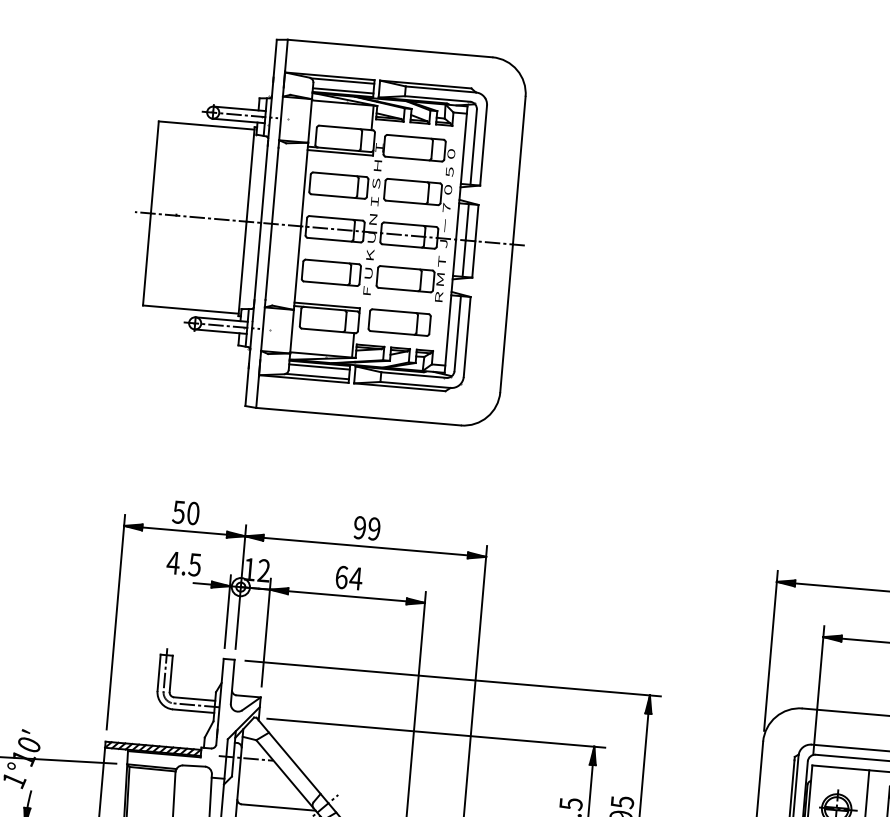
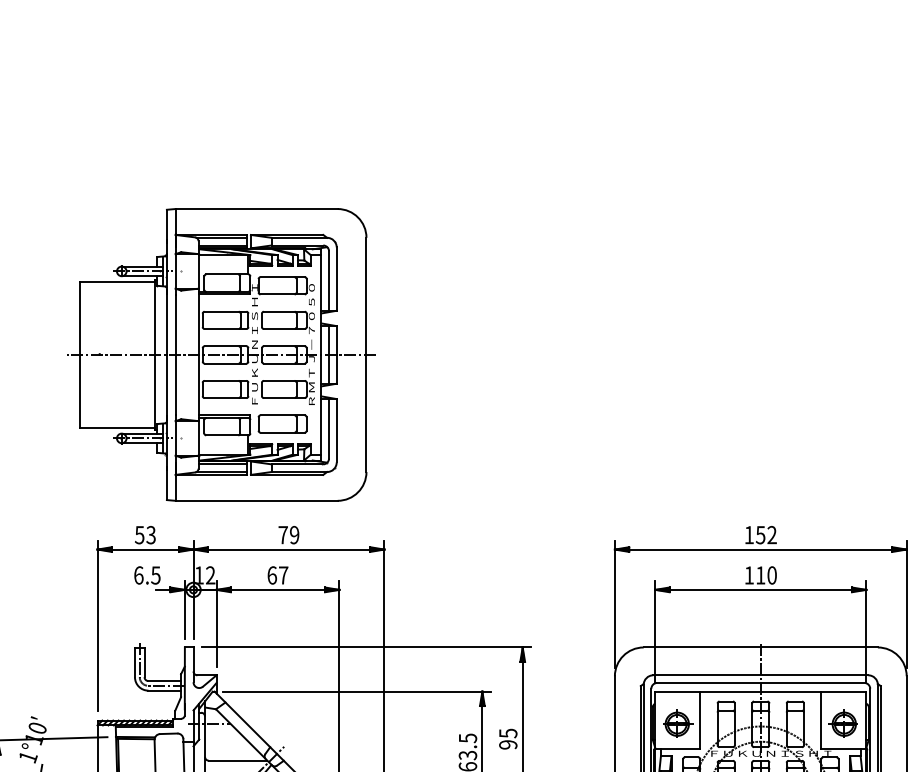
part: (330, 228) -> (221, 354), moved
text: (192, 513) -> (150, 535), 50 -> 53
text: (359, 526) -> (282, 534), 99 -> 79
text: (172, 563) -> (138, 575), 4.5 -> 6.5
text: (355, 578) -> (283, 575), 64 -> 67

